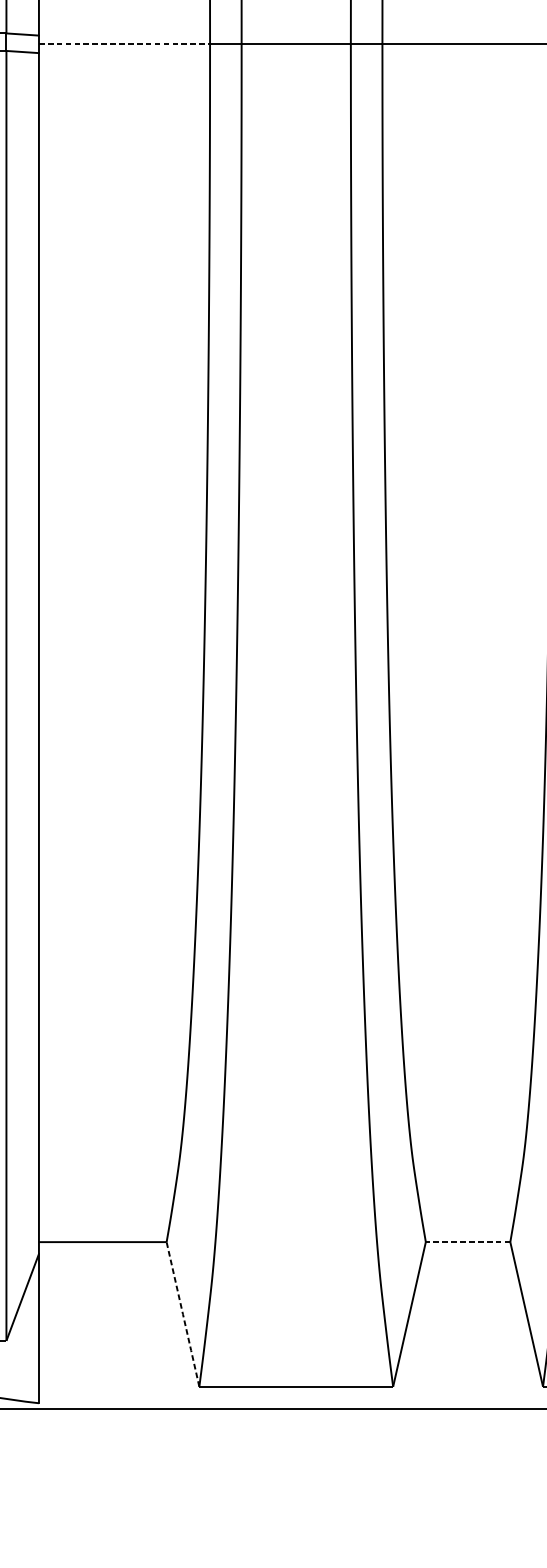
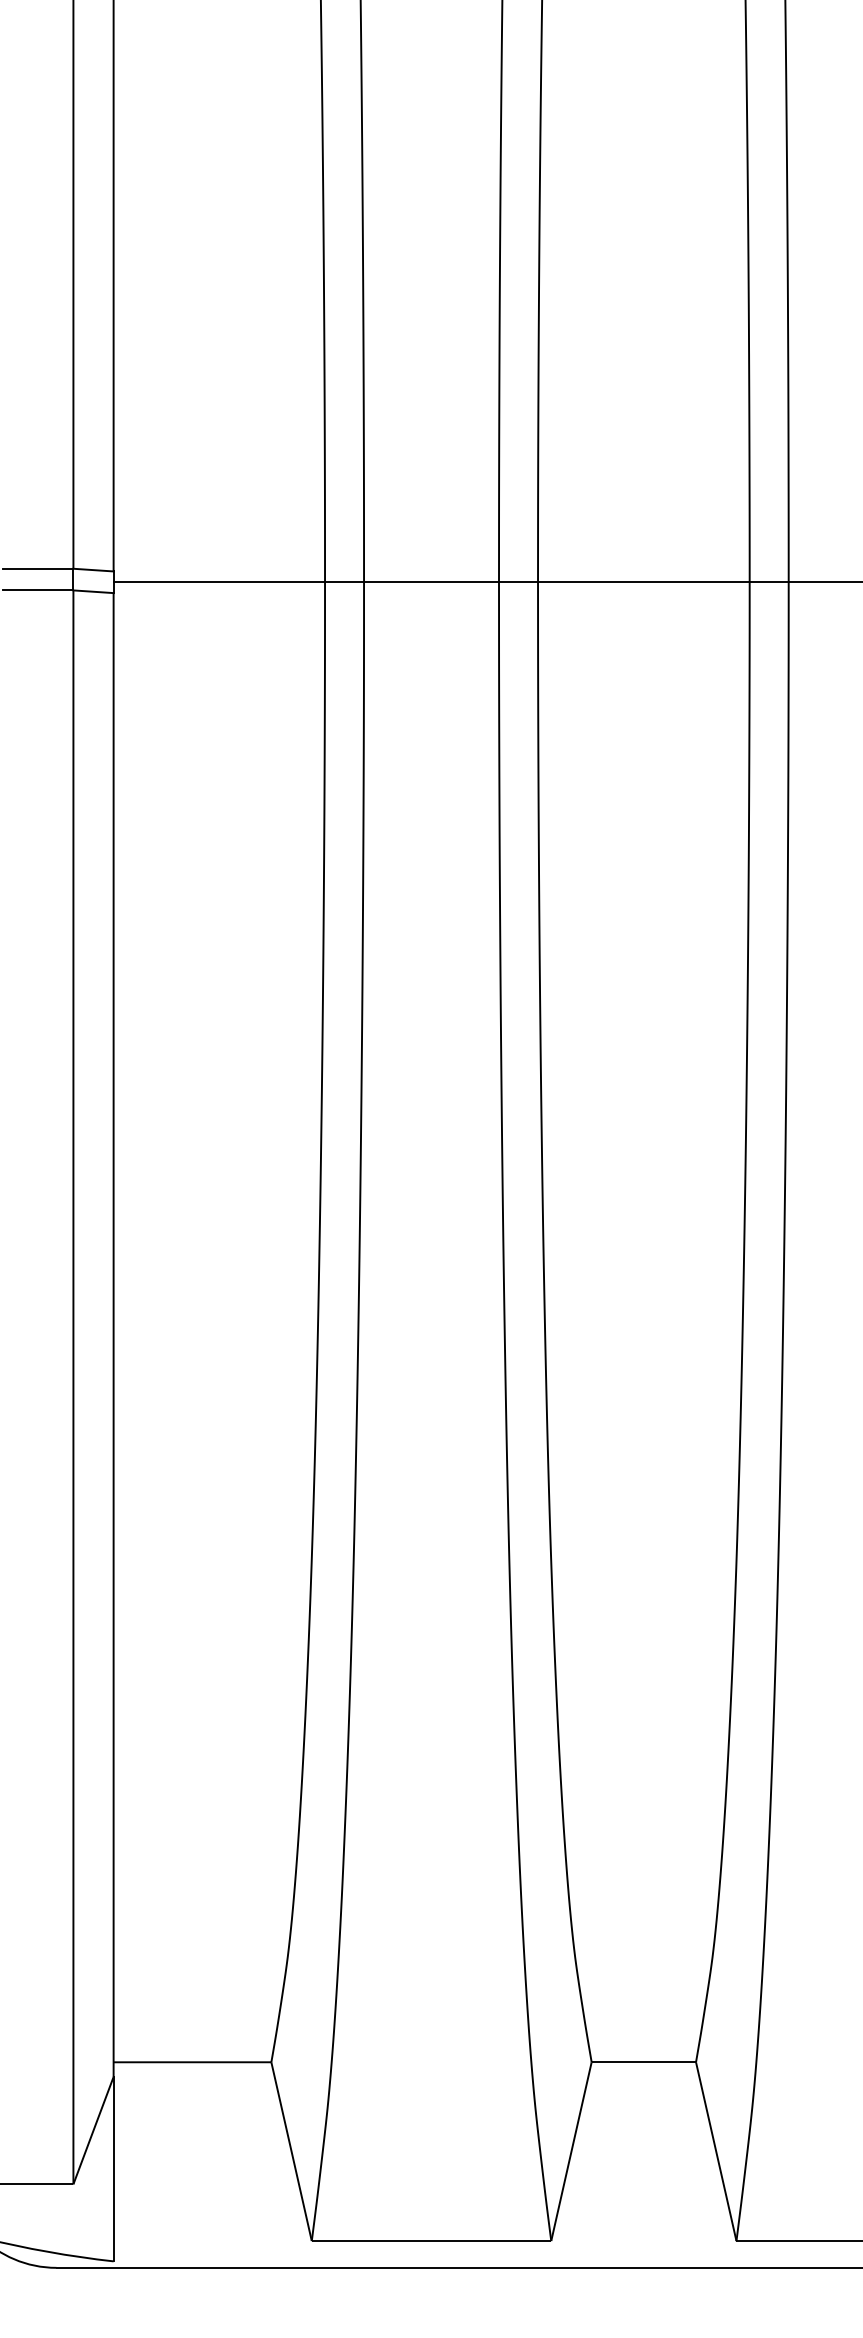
line: (124, 44) -> (219, 582), dashed -> solid
line: (466, 1242) -> (642, 2062), dashed -> solid
line: (182, 1314) -> (291, 2151), dashed -> solid

